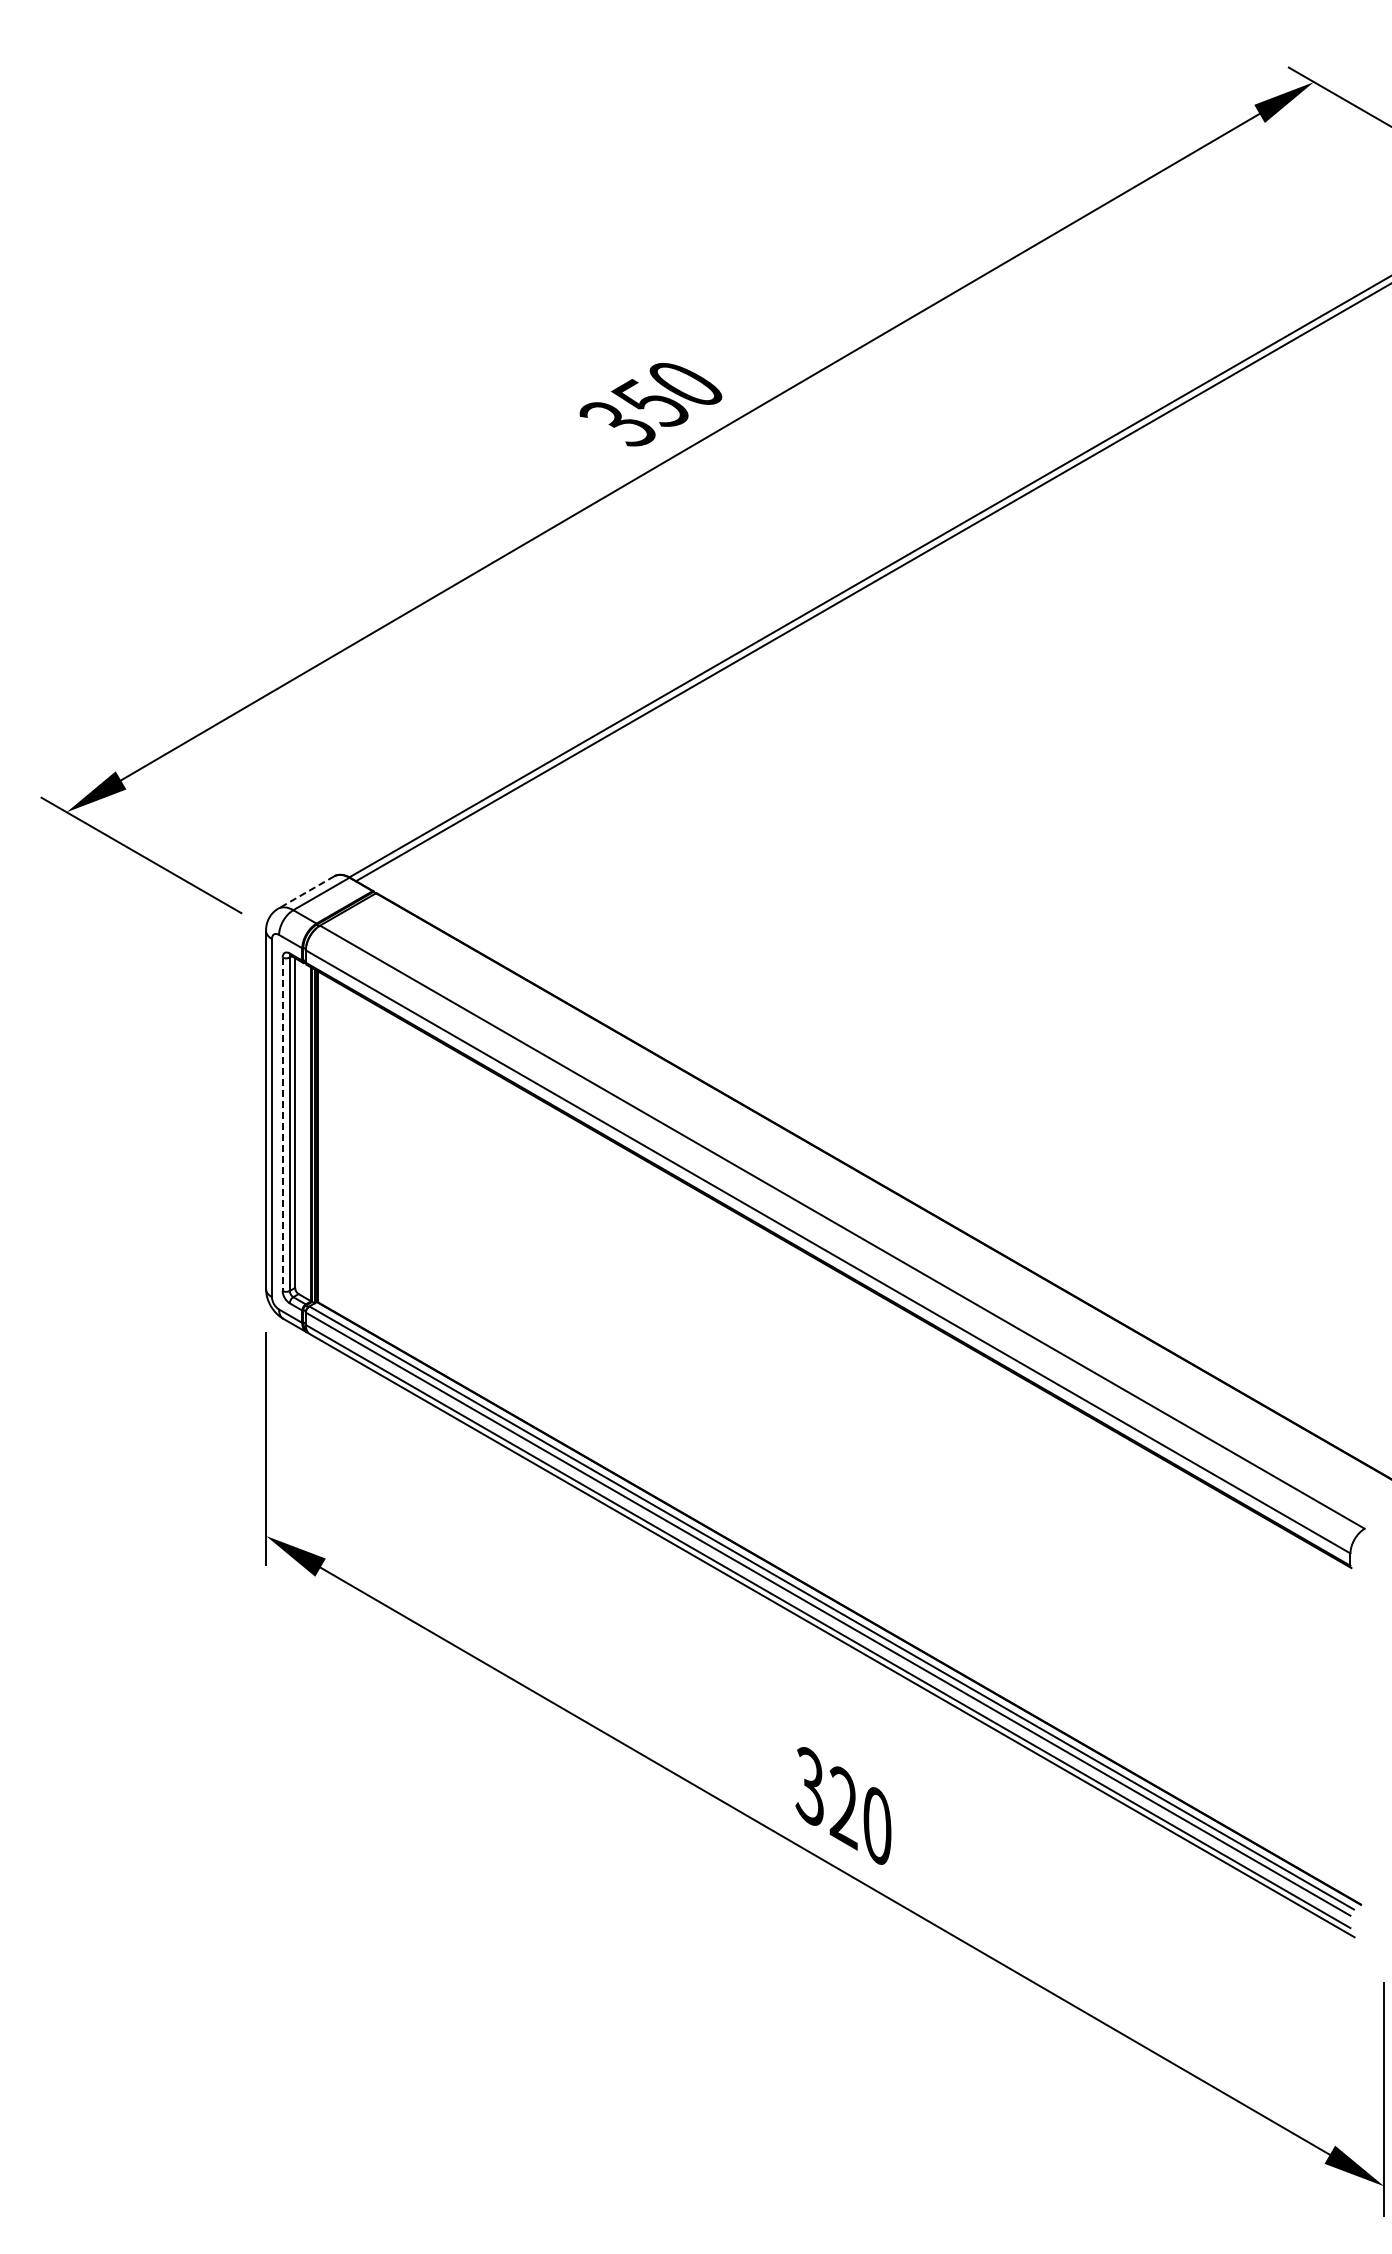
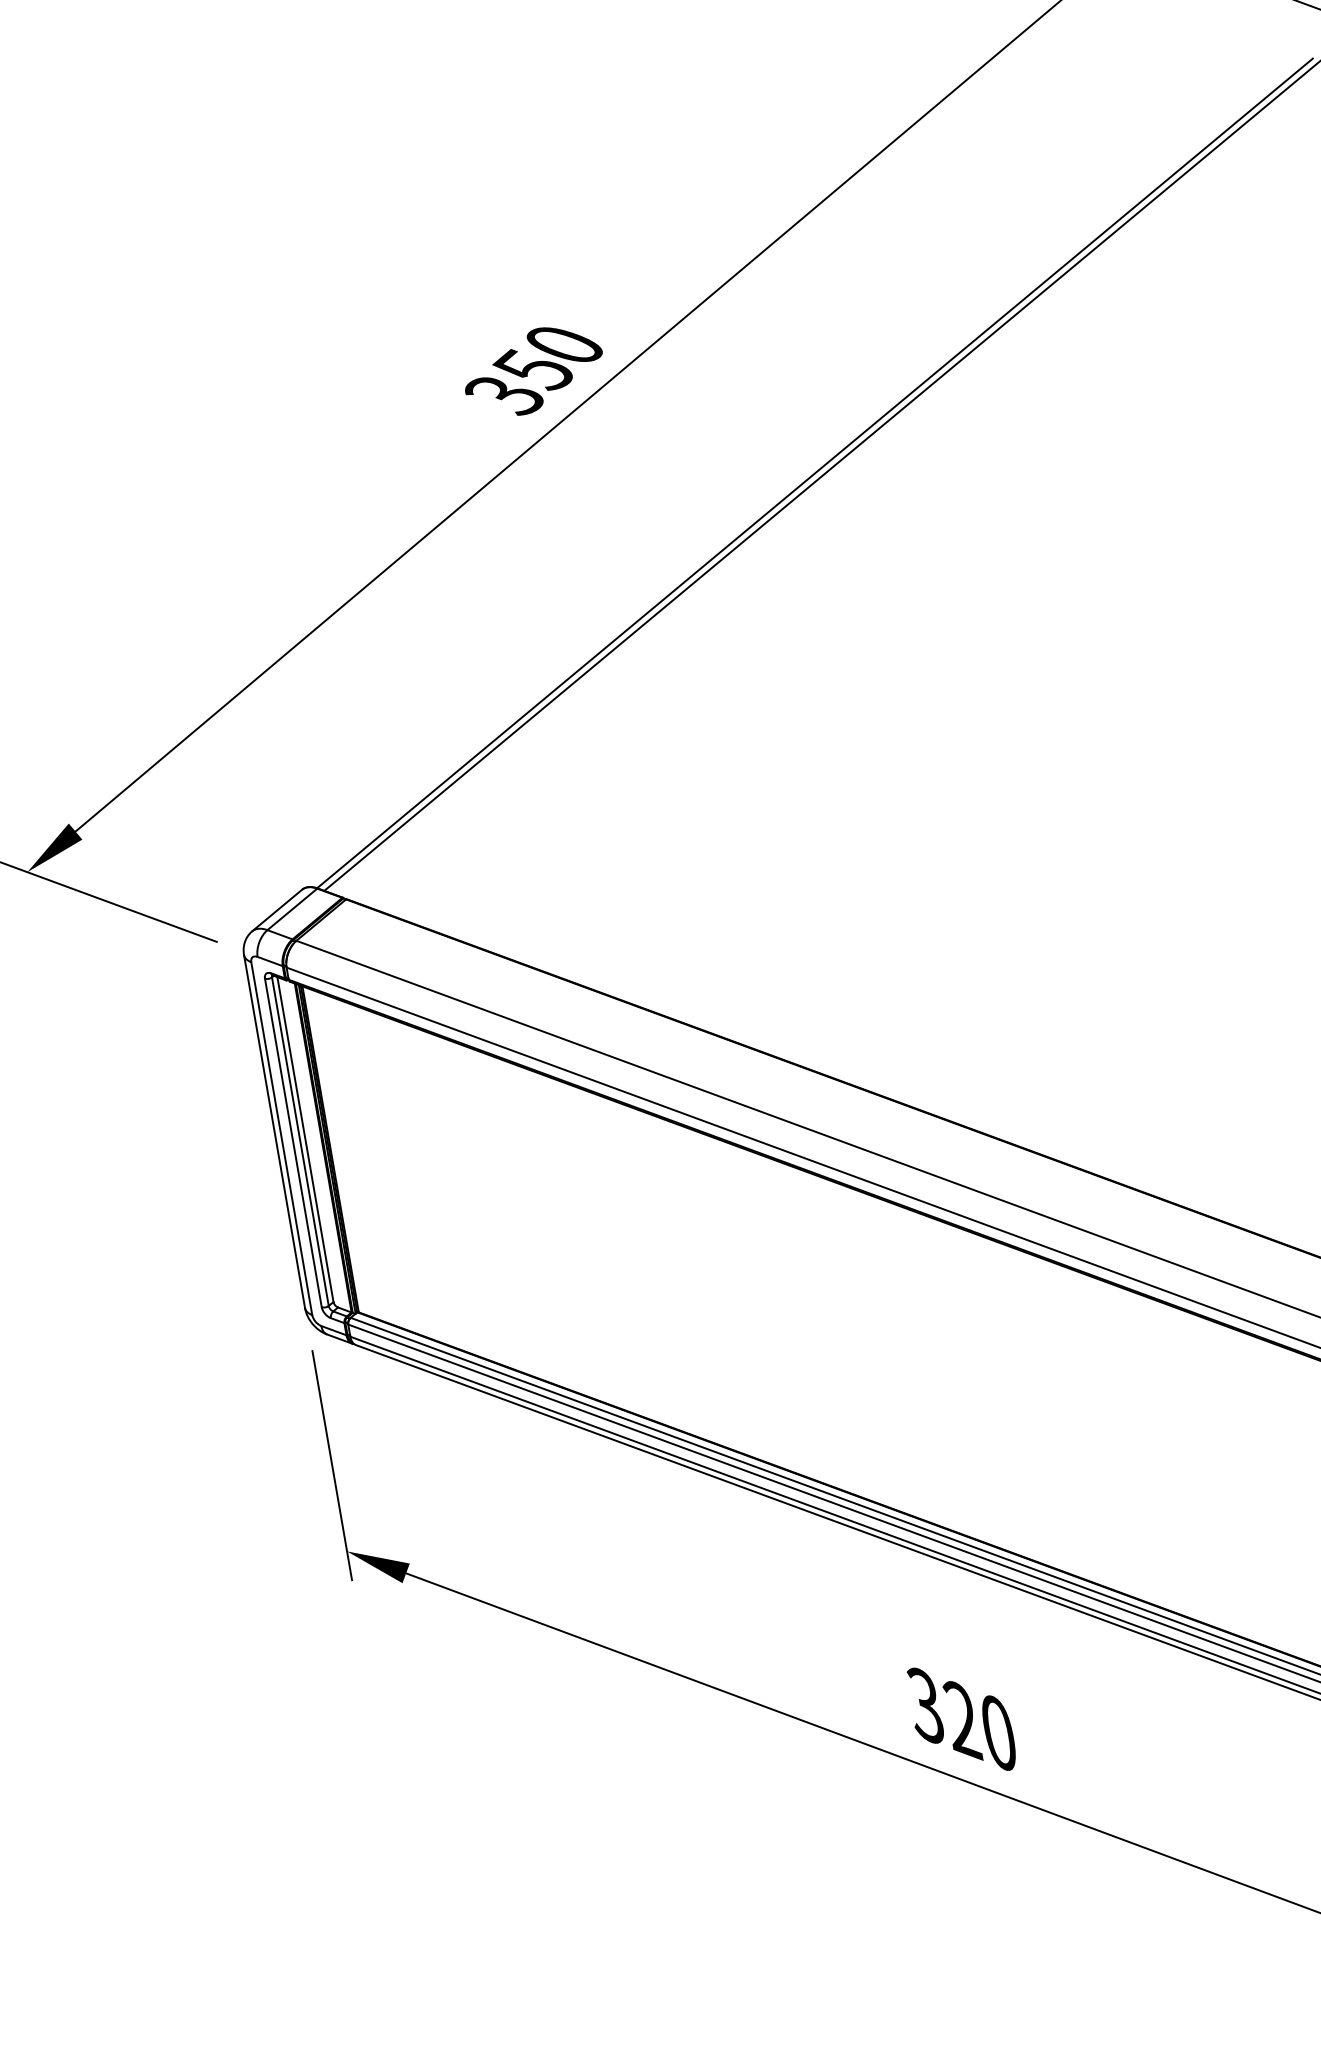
line: (305, 892) -> (276, 910), dashed -> solid
line: (282, 1124) -> (293, 1143), dashed -> solid

